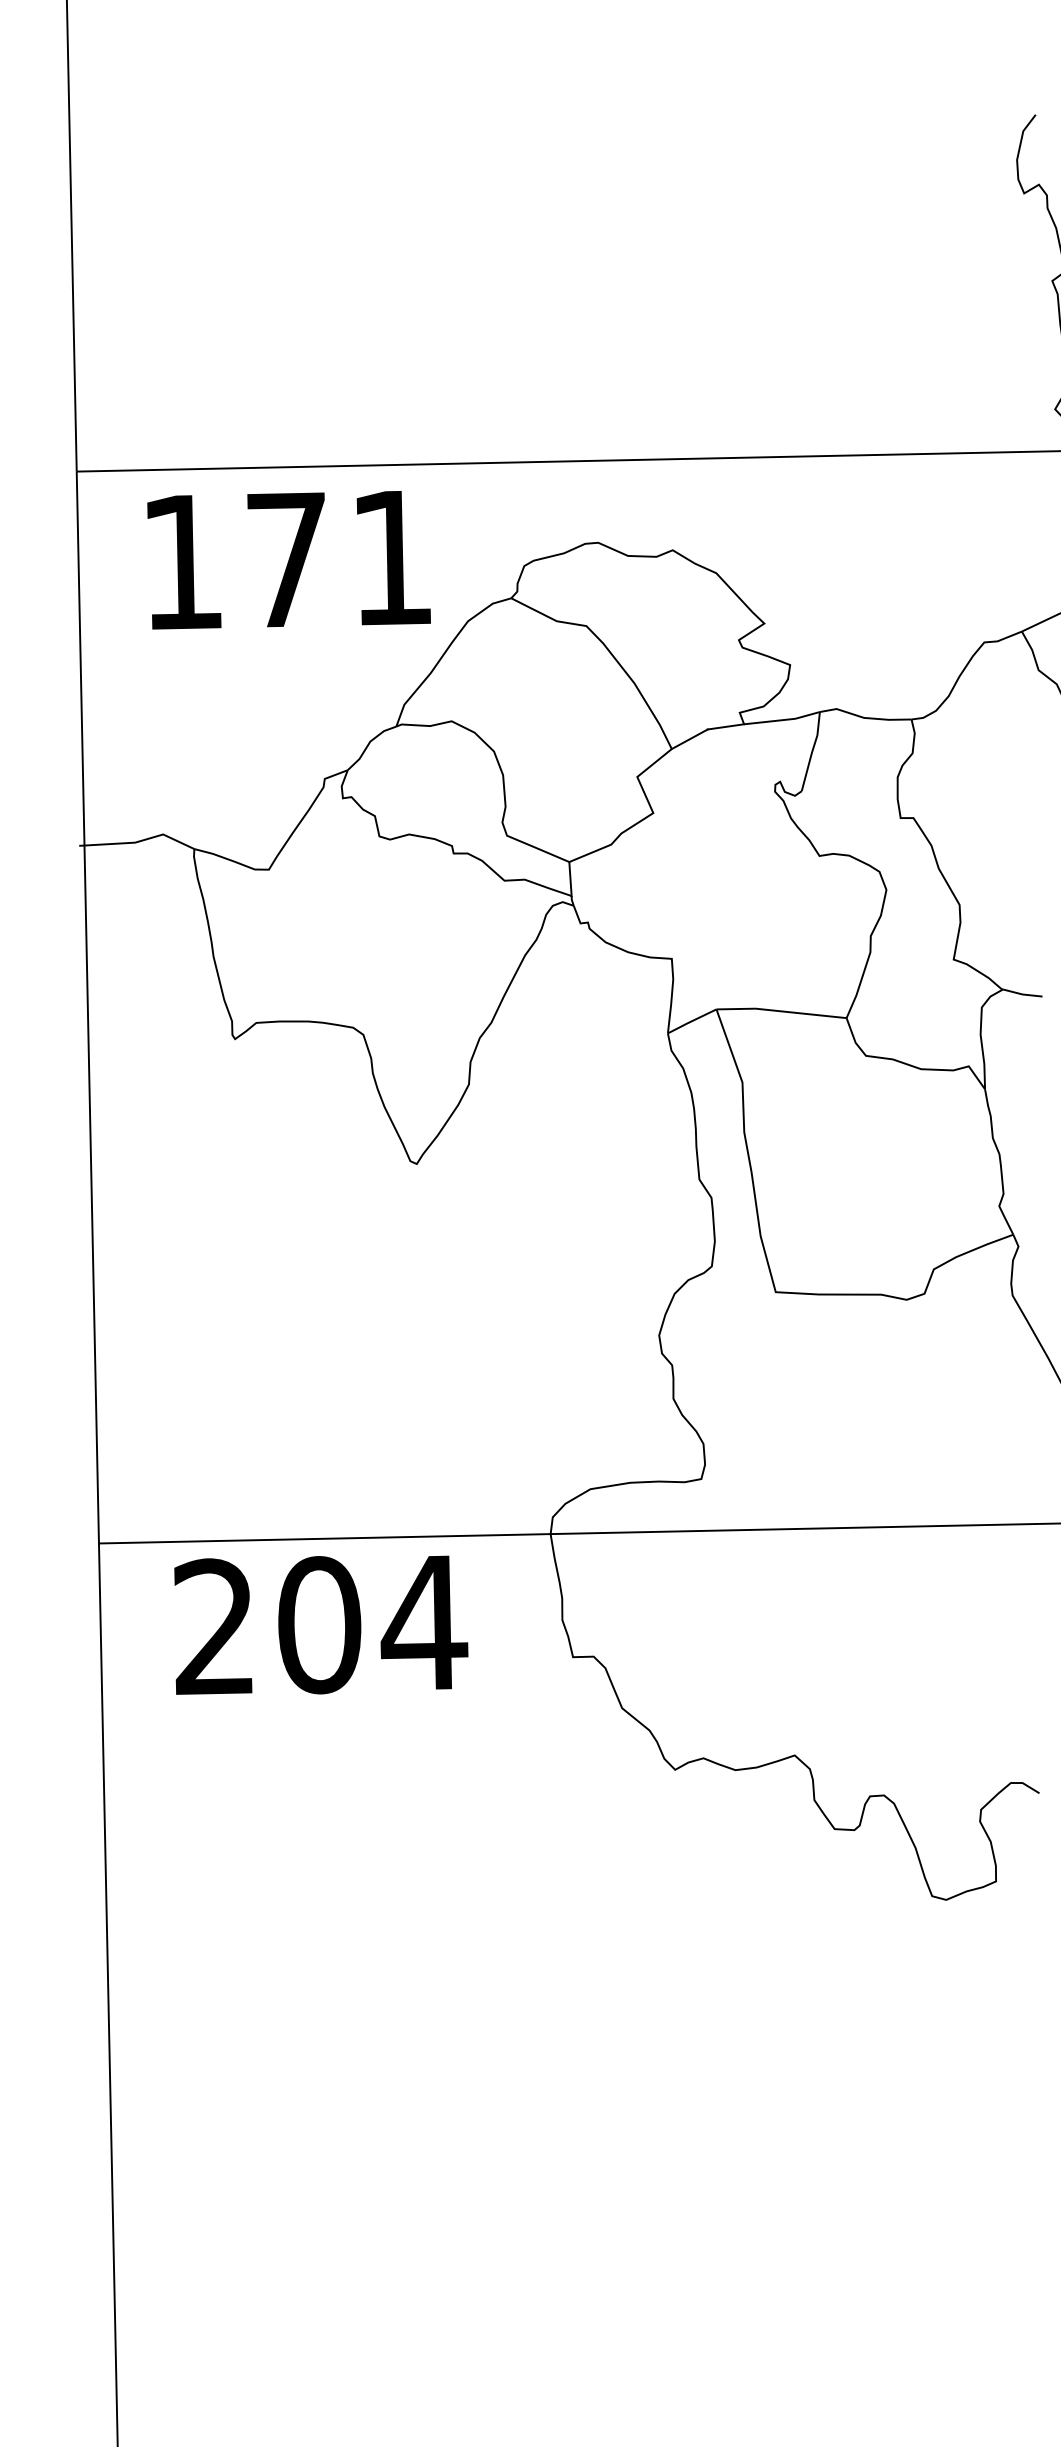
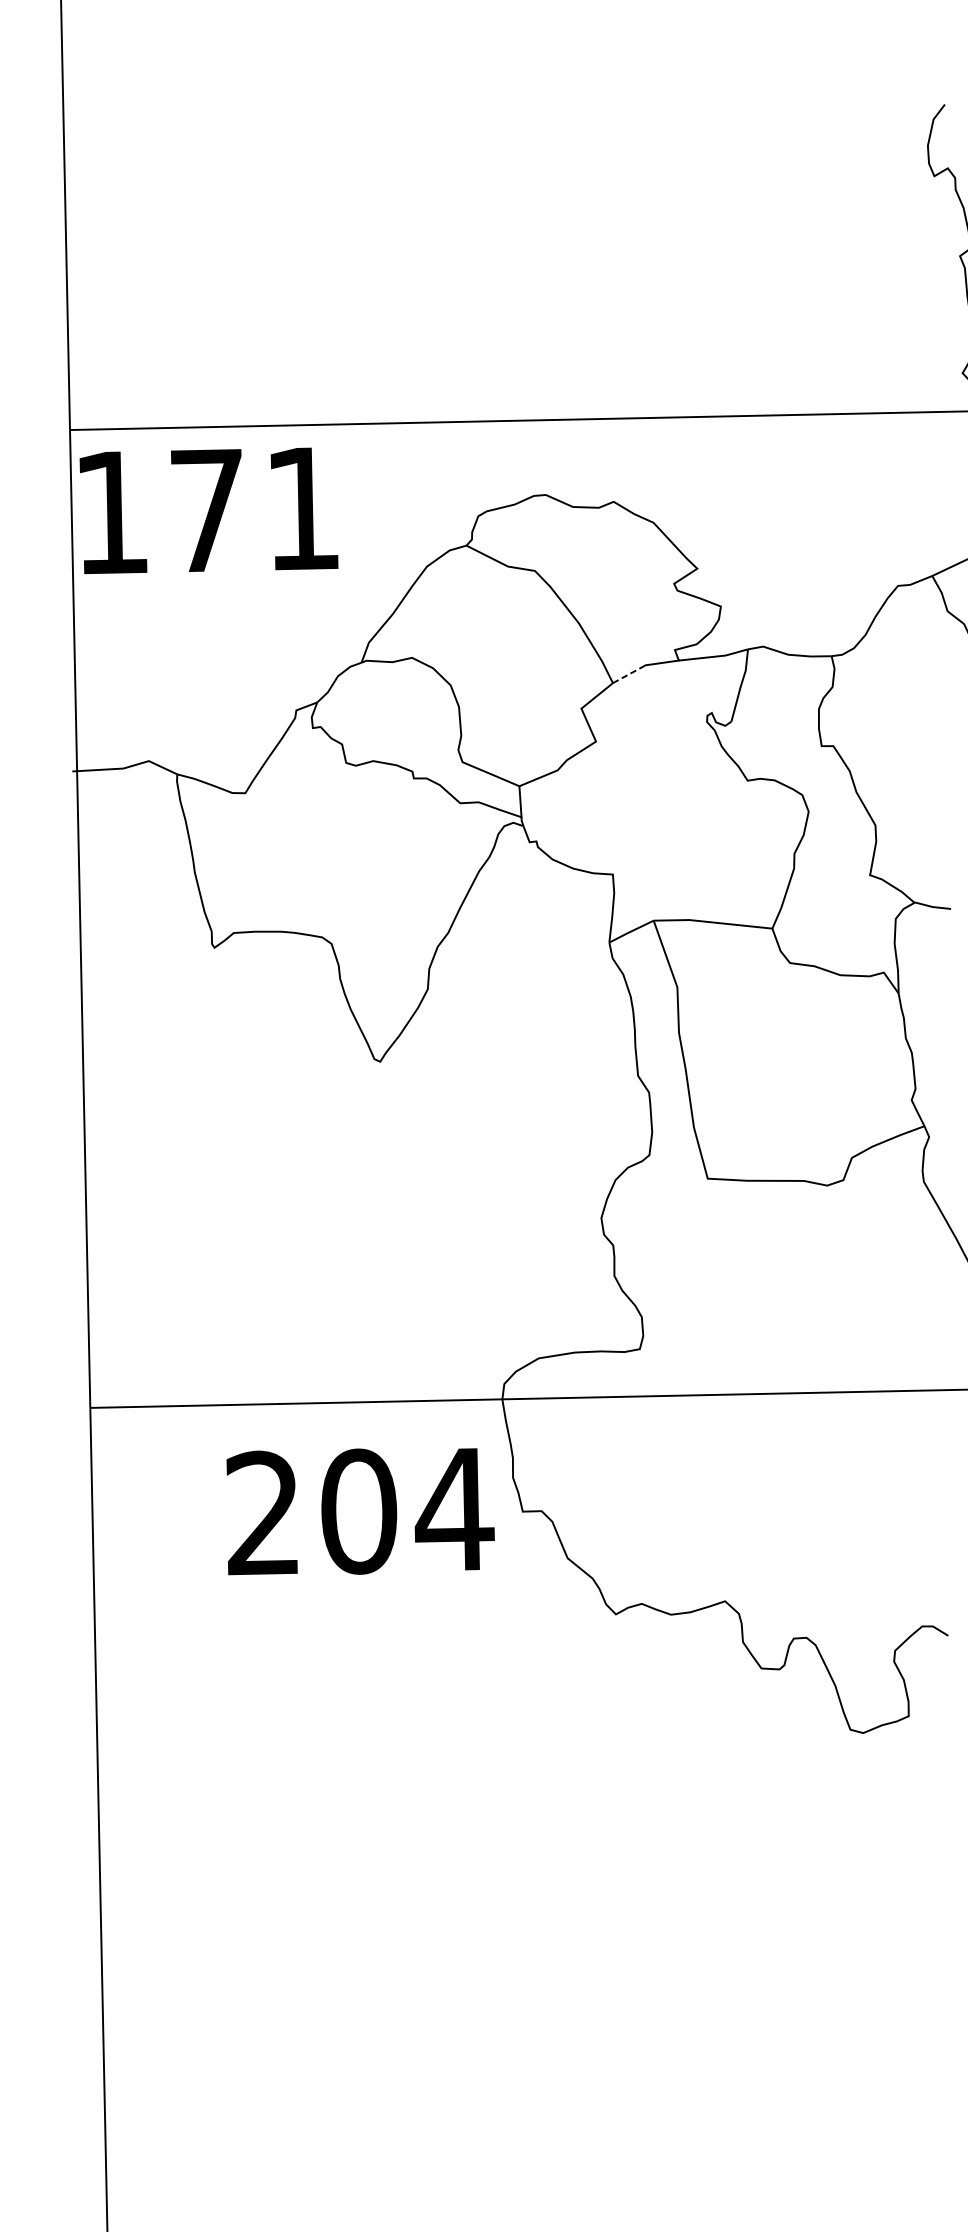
text: (288, 560) -> (208, 511), moved
line: (690, 739) -> (629, 674), solid -> dashed
text: (321, 1624) -> (360, 1511), moved

